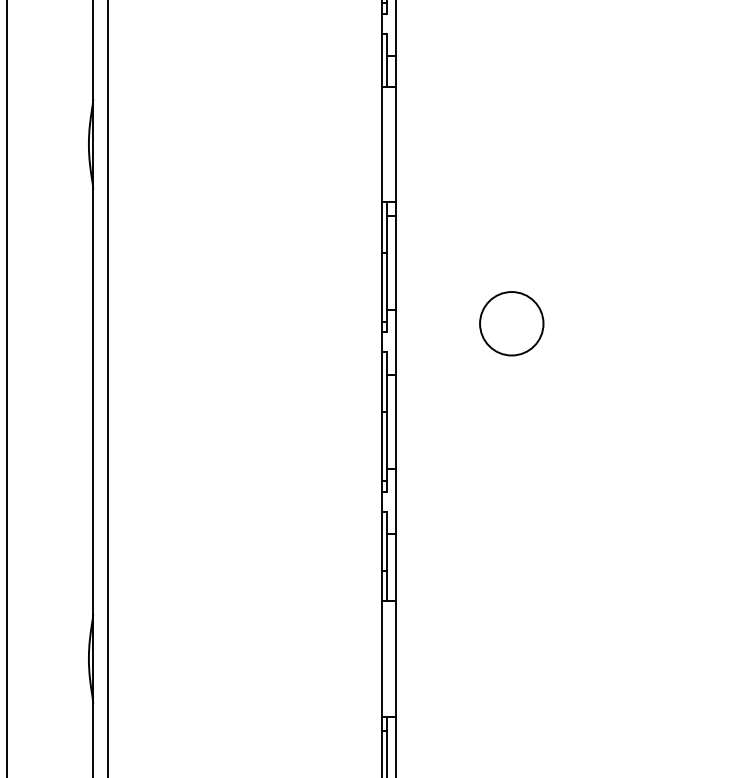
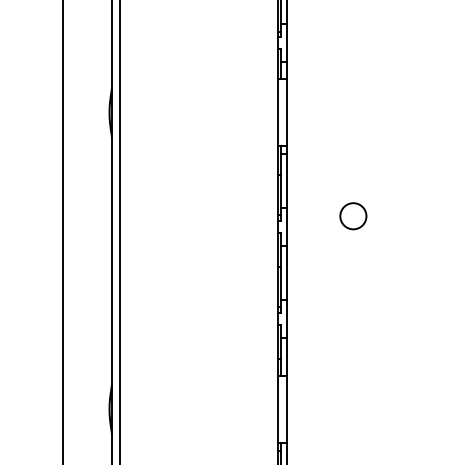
circle: (512, 324) -> (353, 216), size x0.71

